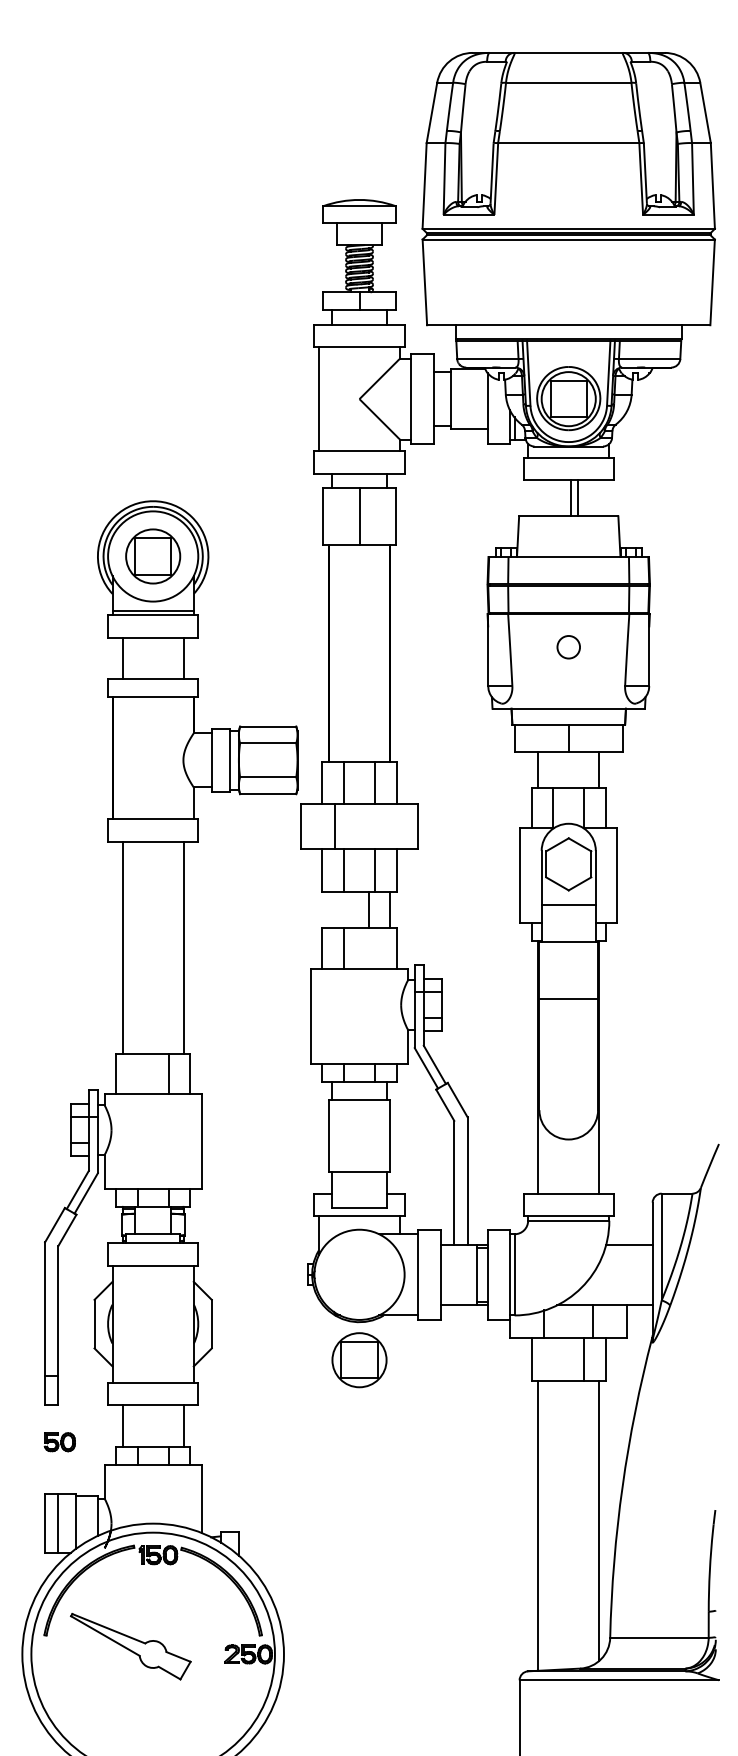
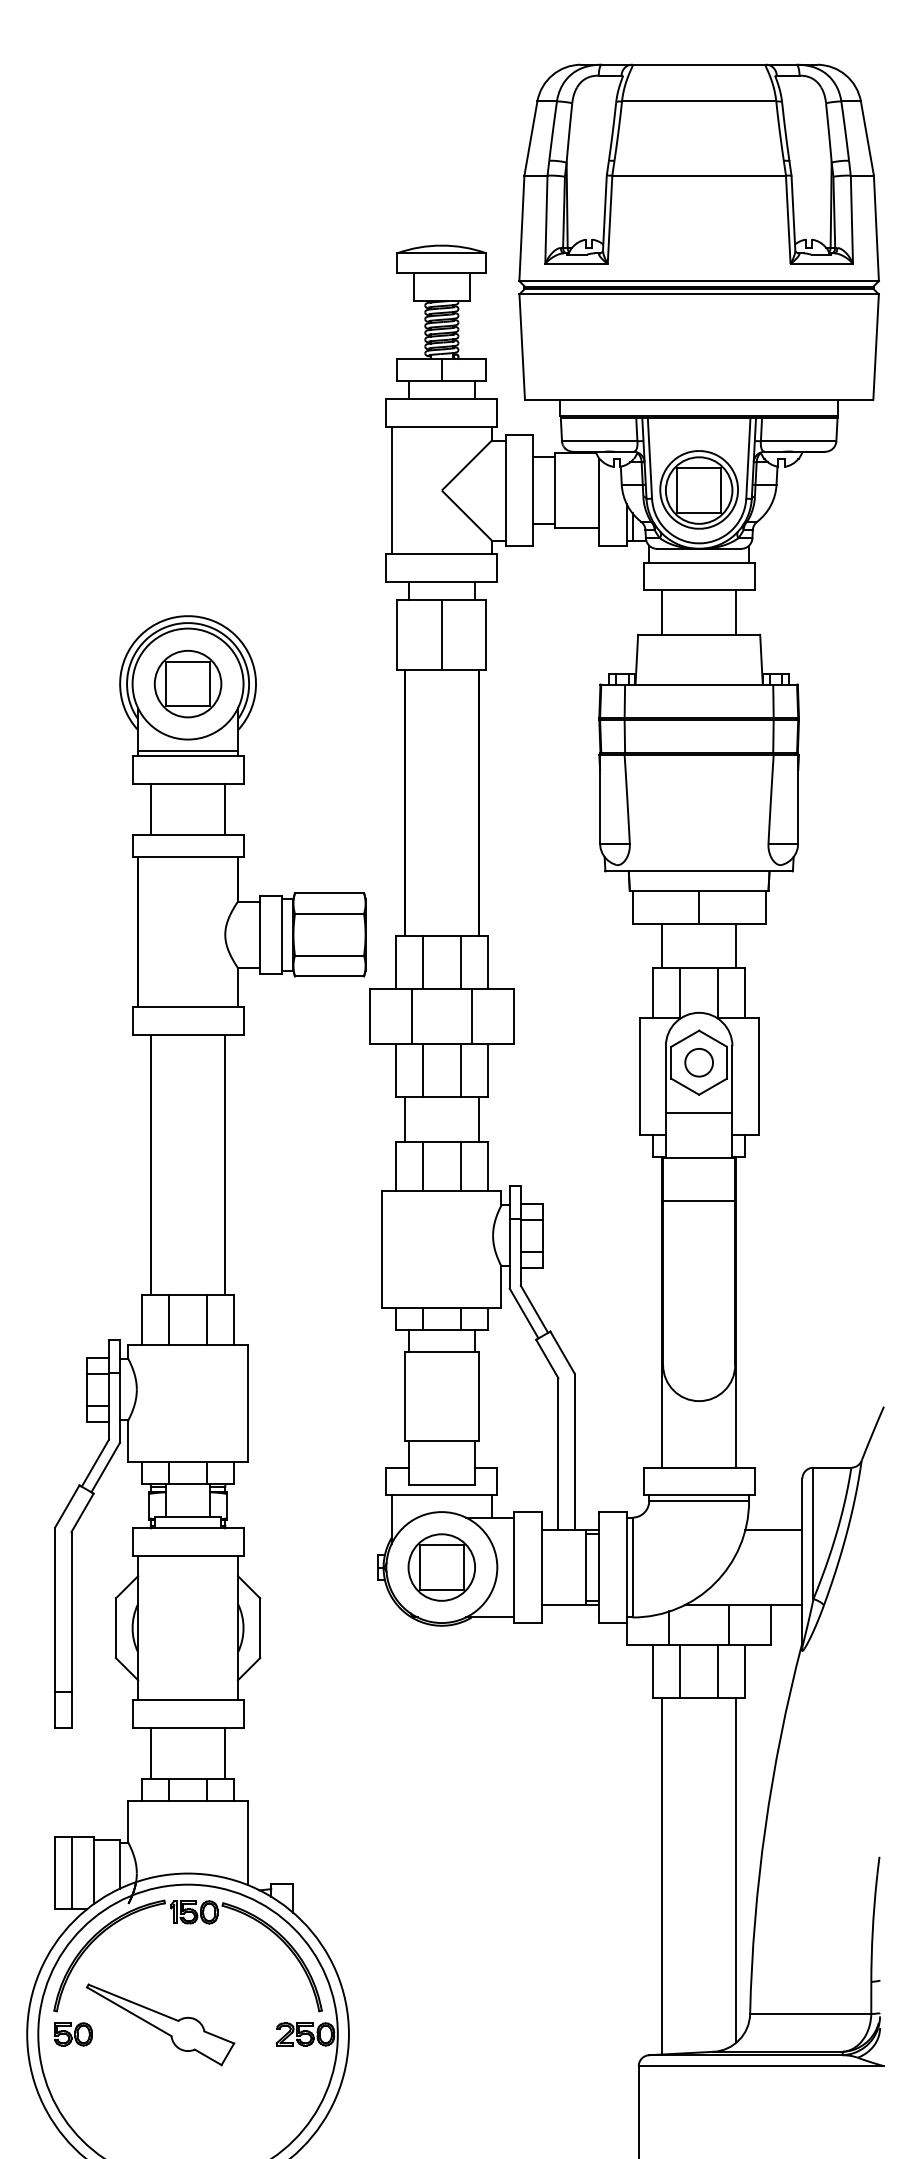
line: (571, 498) -> (736, 612), moved
line: (577, 498) -> (661, 612), moved
circle: (568, 647) -> (698, 1062), moved
line: (383, 826) -> (471, 1016), added
line: (369, 910) -> (404, 1119), moved
line: (374, 948) -> (460, 1166), added
line: (569, 999) -> (699, 1200), moved
line: (138, 1073) -> (169, 1320), added
line: (553, 1359) -> (680, 1671), added
part: (359, 1360) -> (441, 1567), moved
part: (59, 1442) -> (72, 2034), moved

